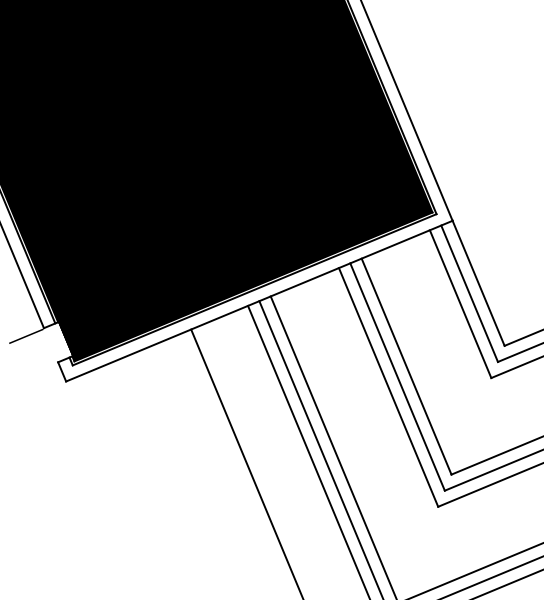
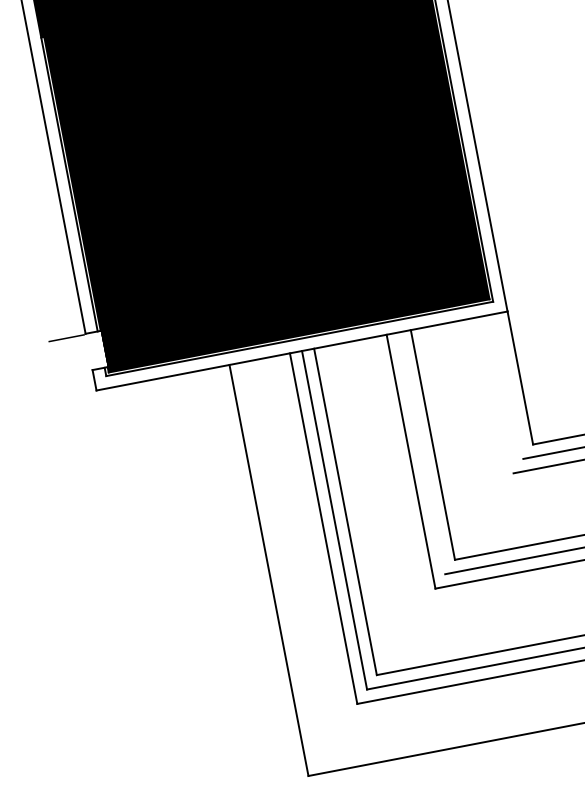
line: (469, 292) -> (509, 385), removed
line: (460, 303) -> (498, 394), removed
line: (397, 377) -> (421, 453), removed

